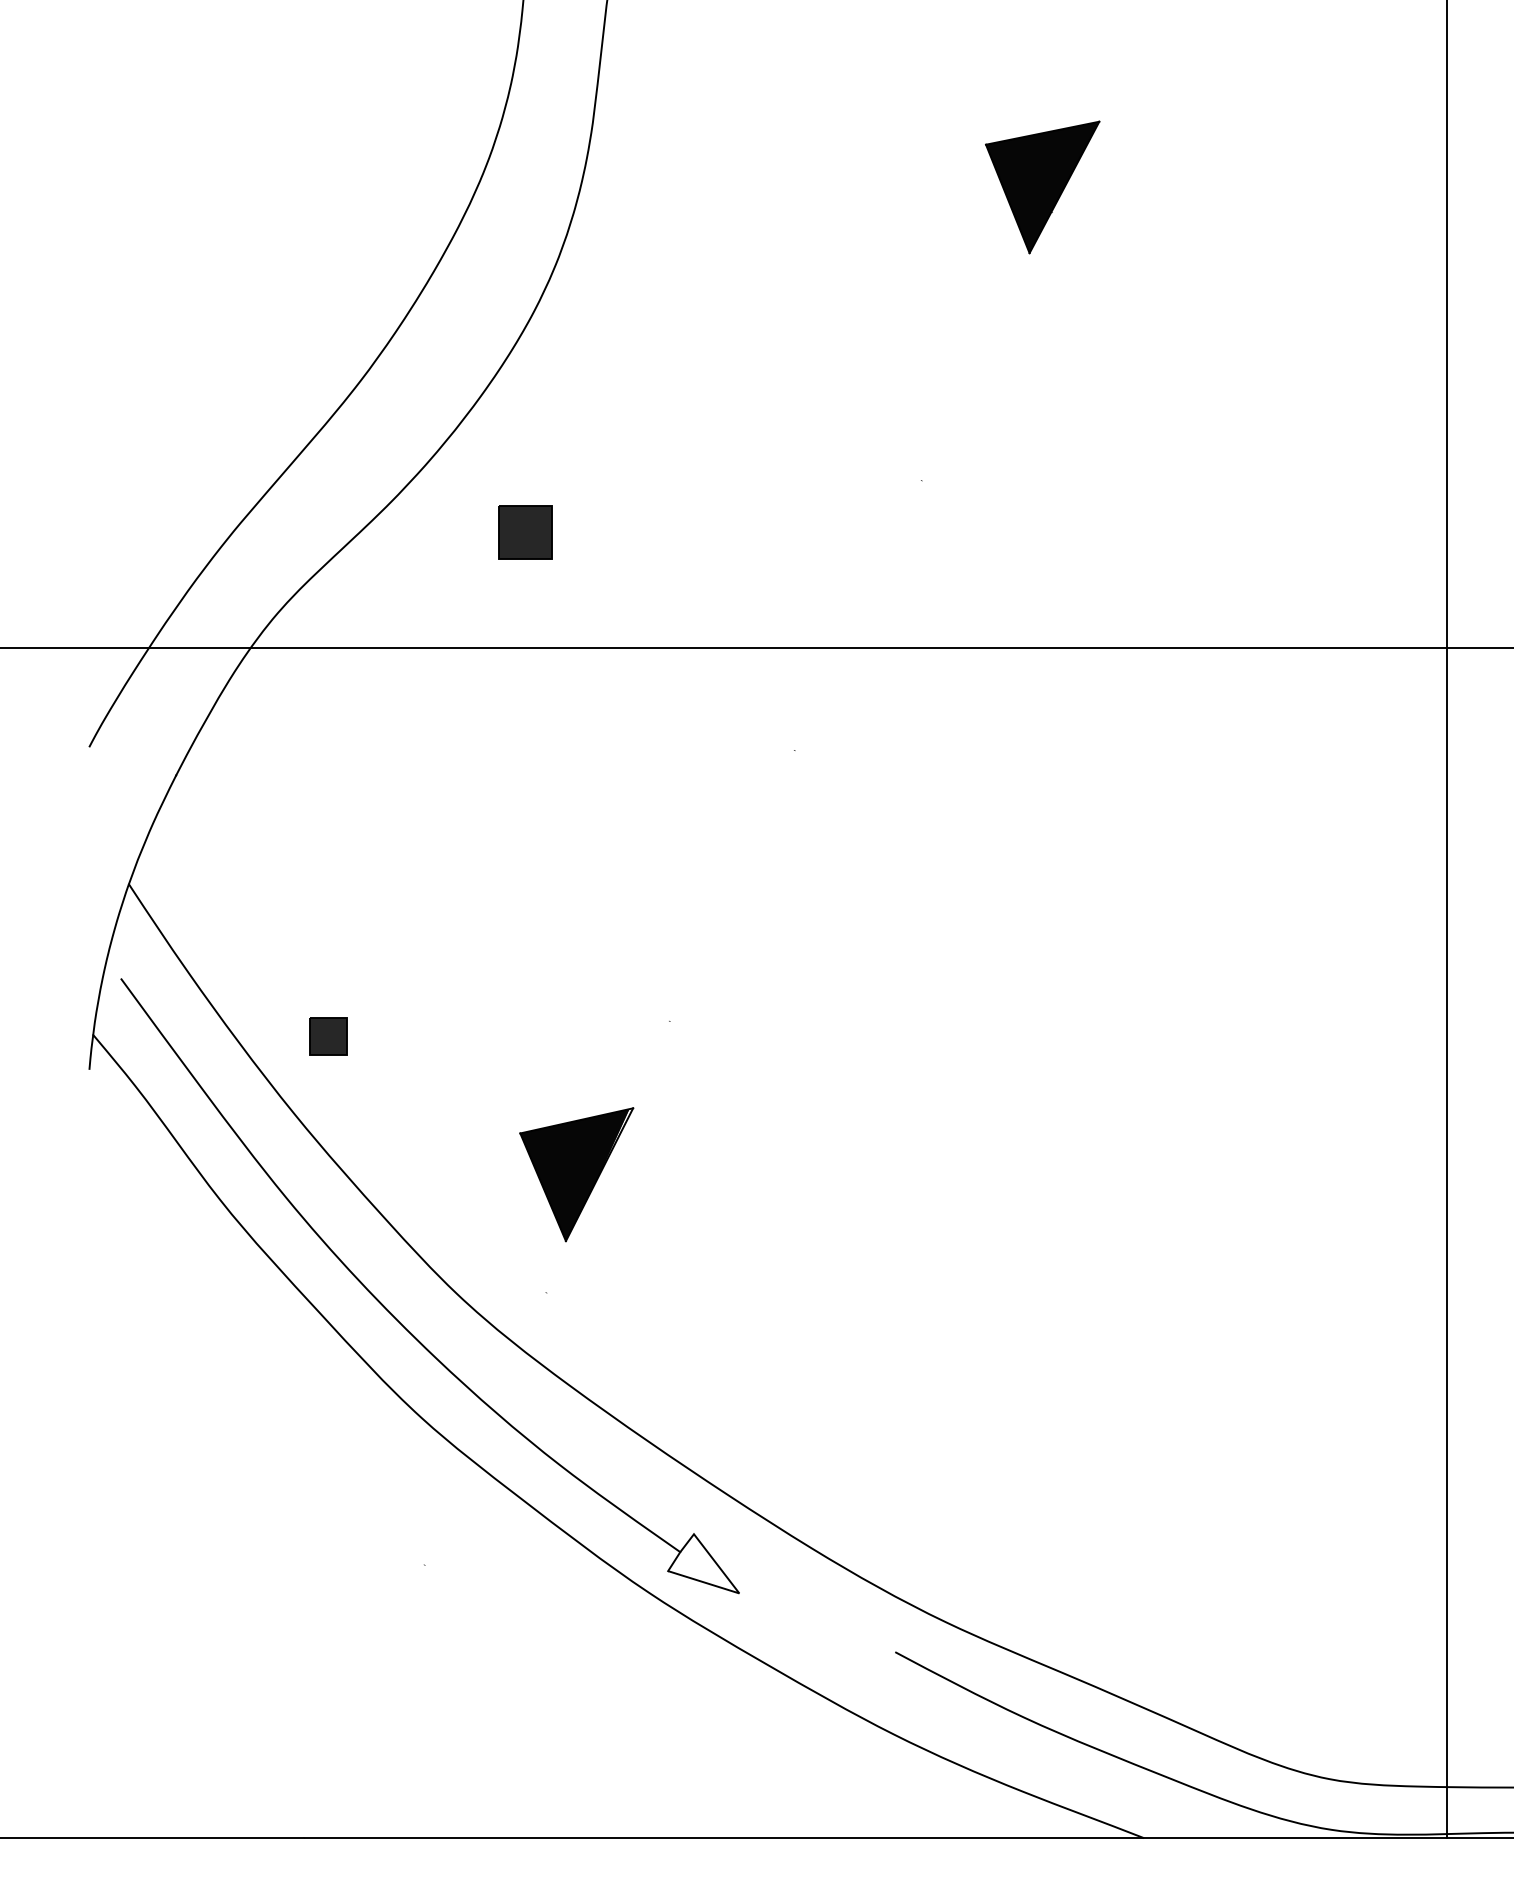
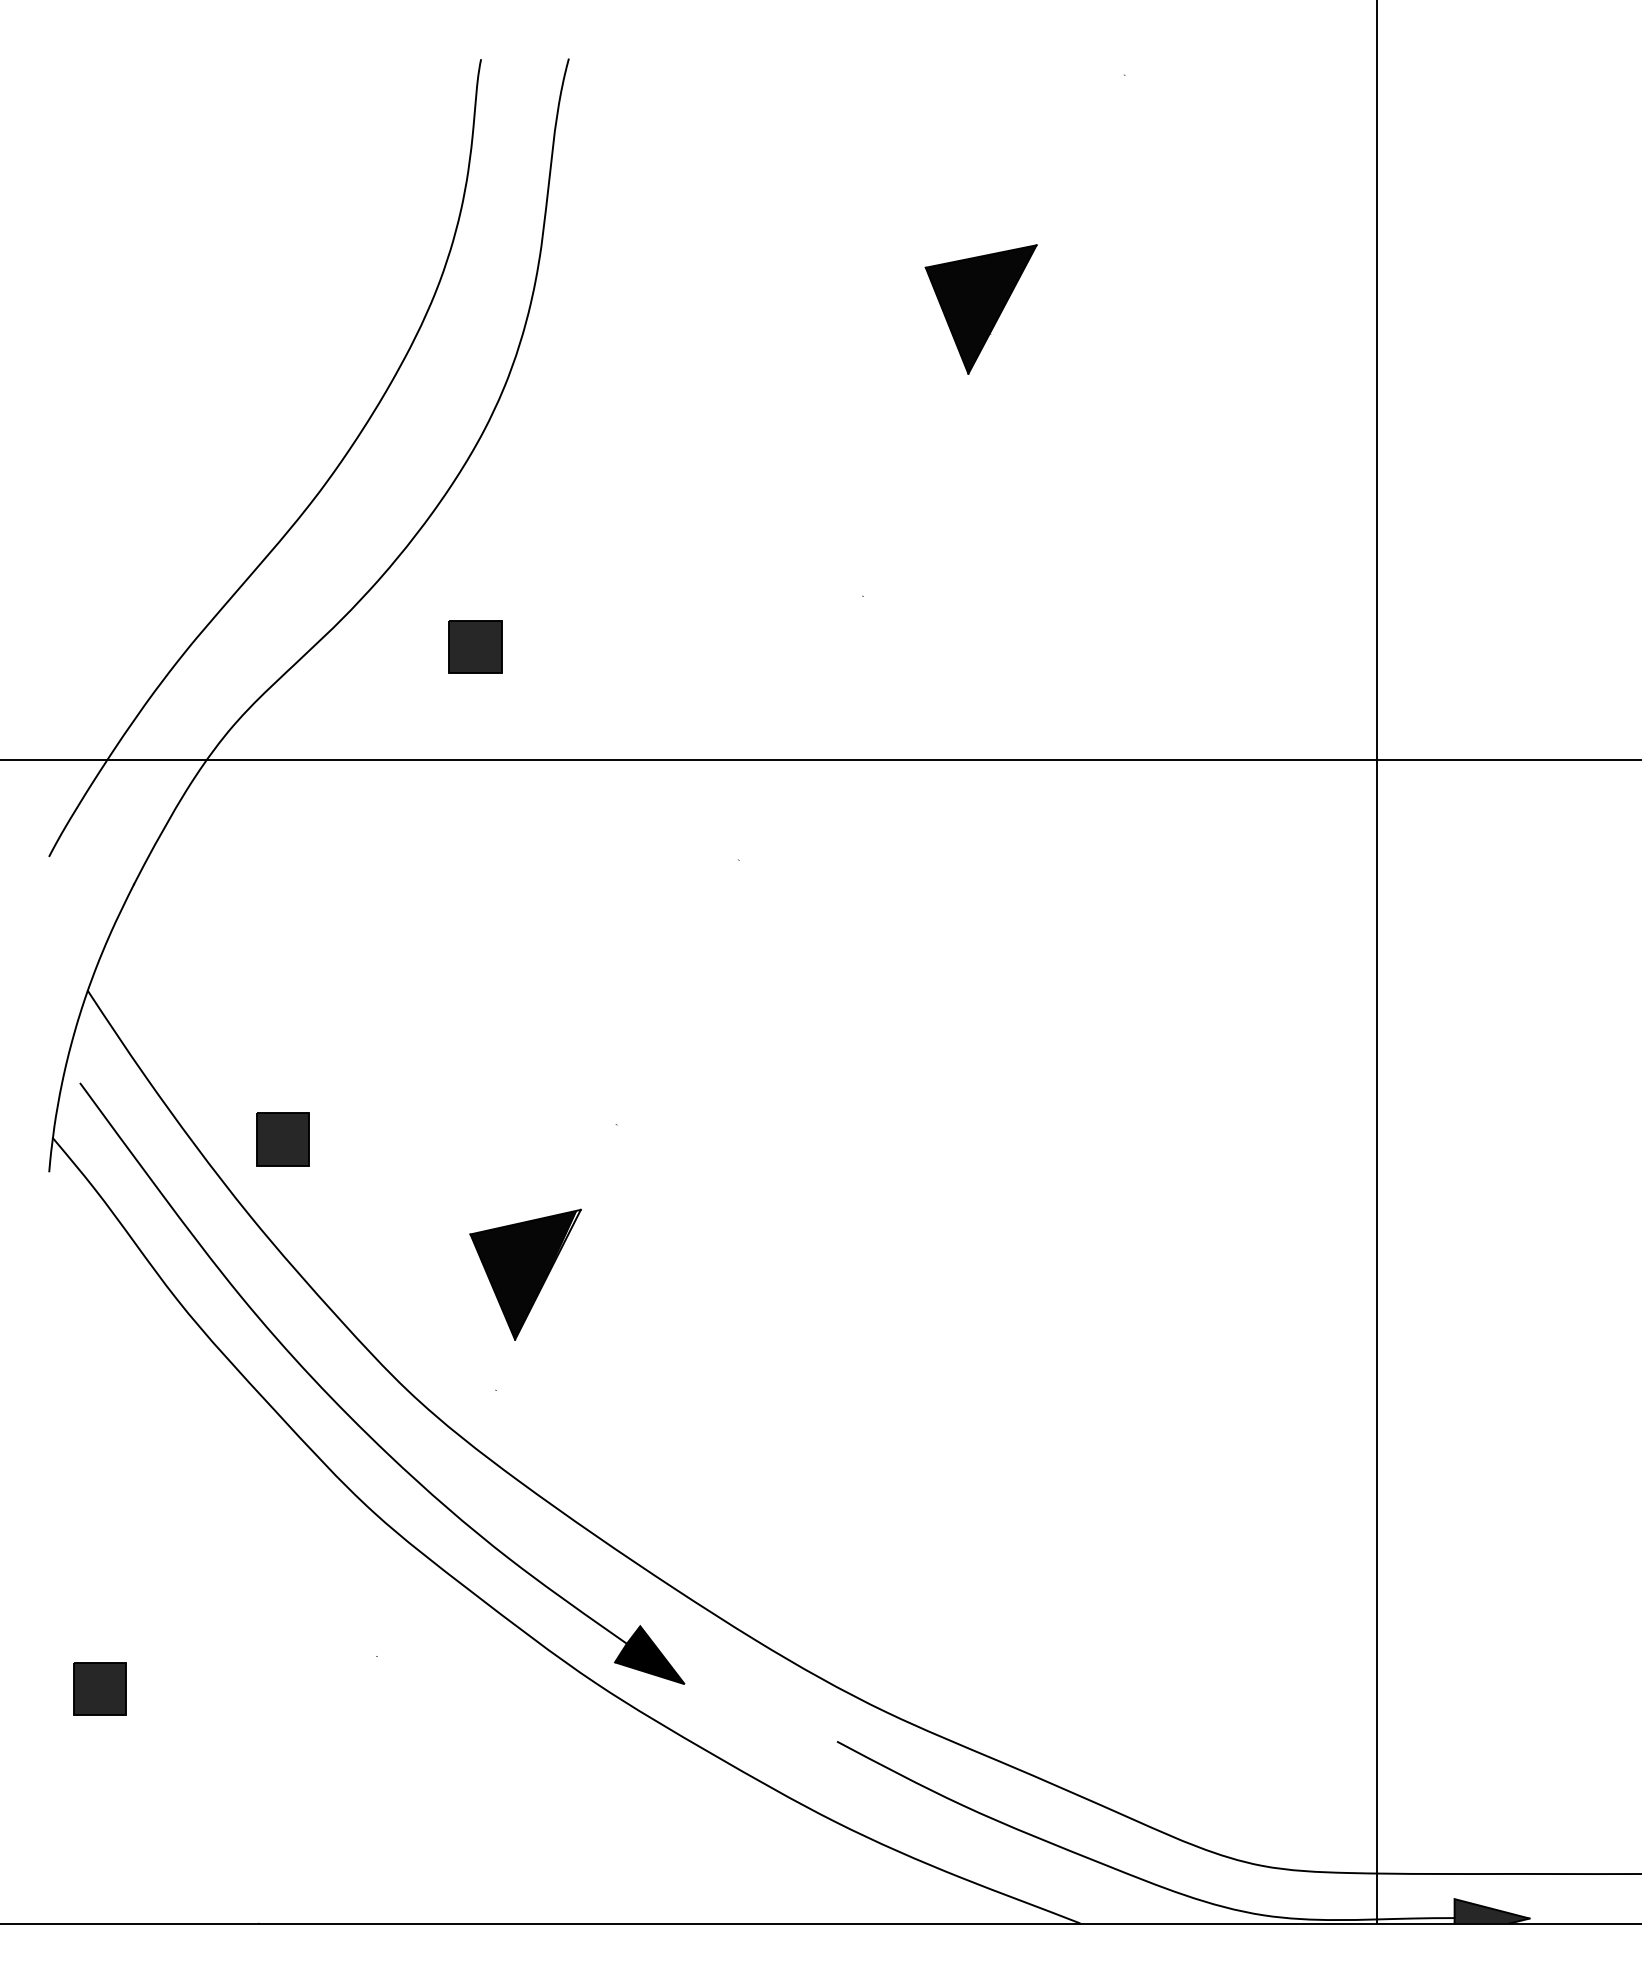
part: (328, 1036) -> (282, 1139), size x1.43
fill: (703, 1564) -> (649, 1655), added
part: (140, 1597) -> (99, 1688), added

